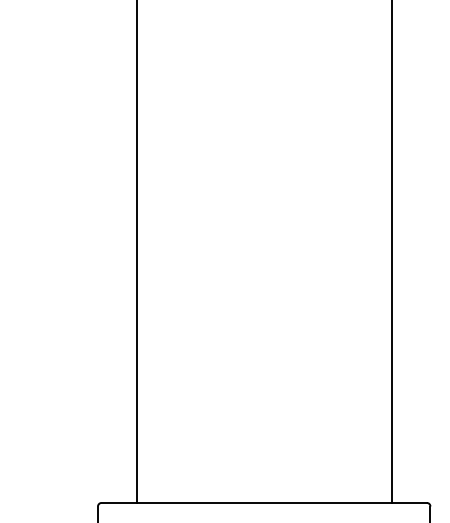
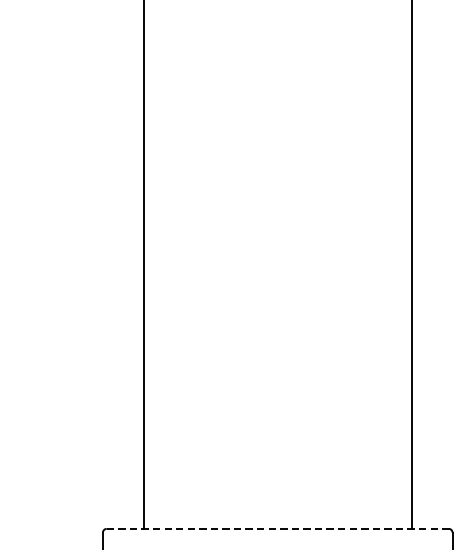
line: (264, 502) -> (278, 528), solid -> dashed

